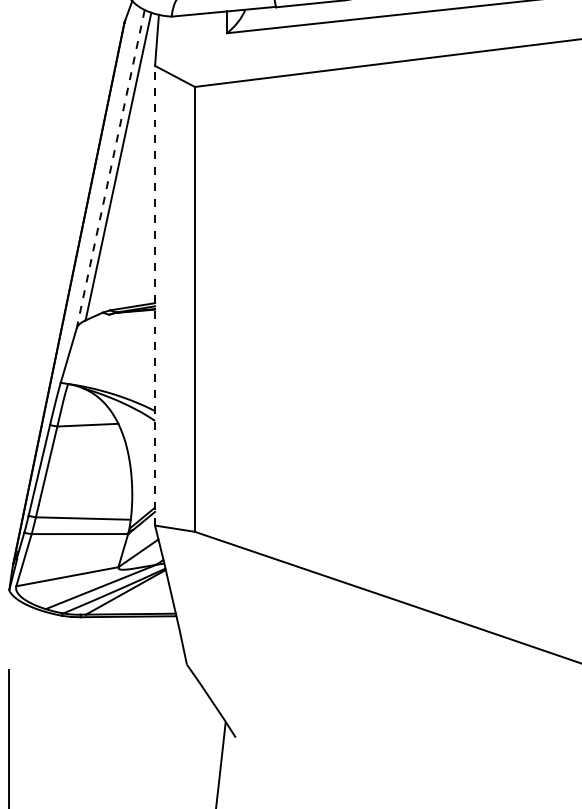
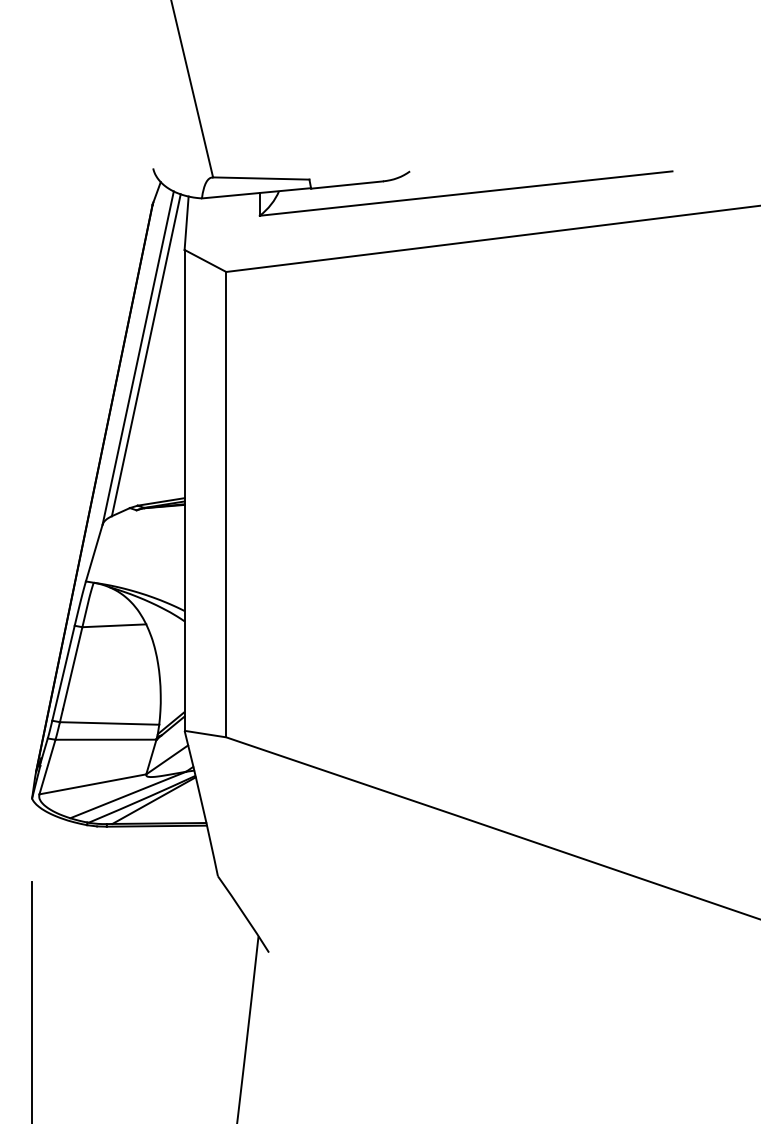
line: (110, 169) -> (138, 358), dashed -> solid
line: (154, 294) -> (184, 489), dashed -> solid

